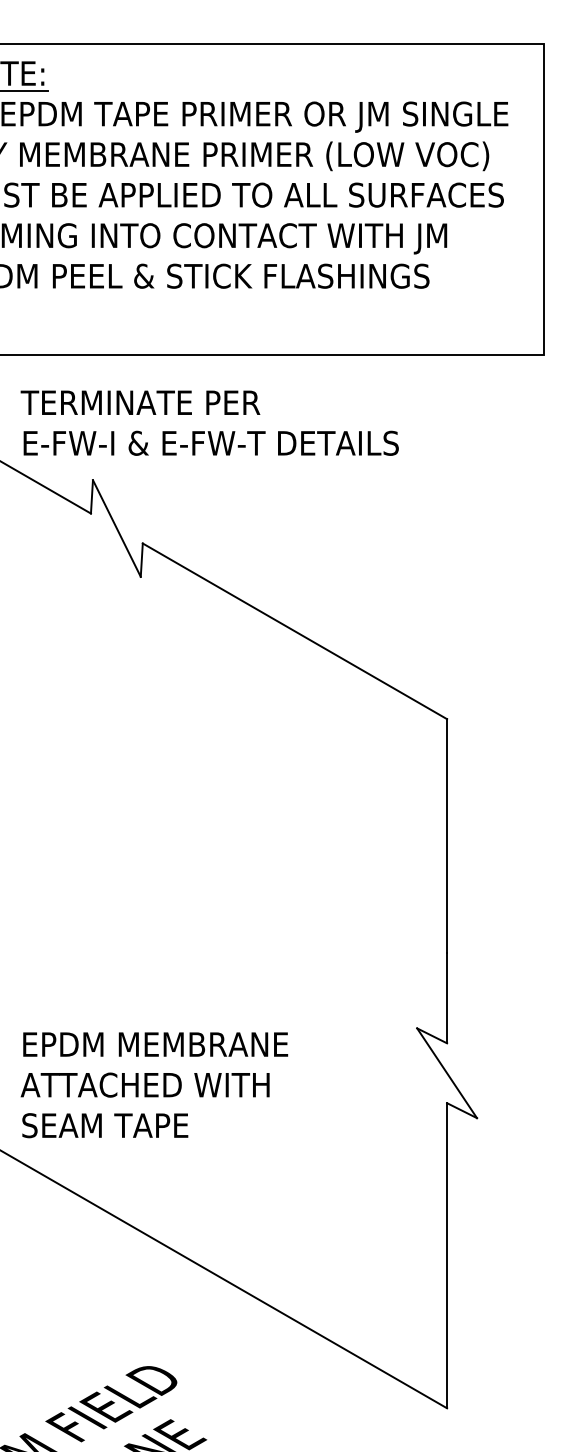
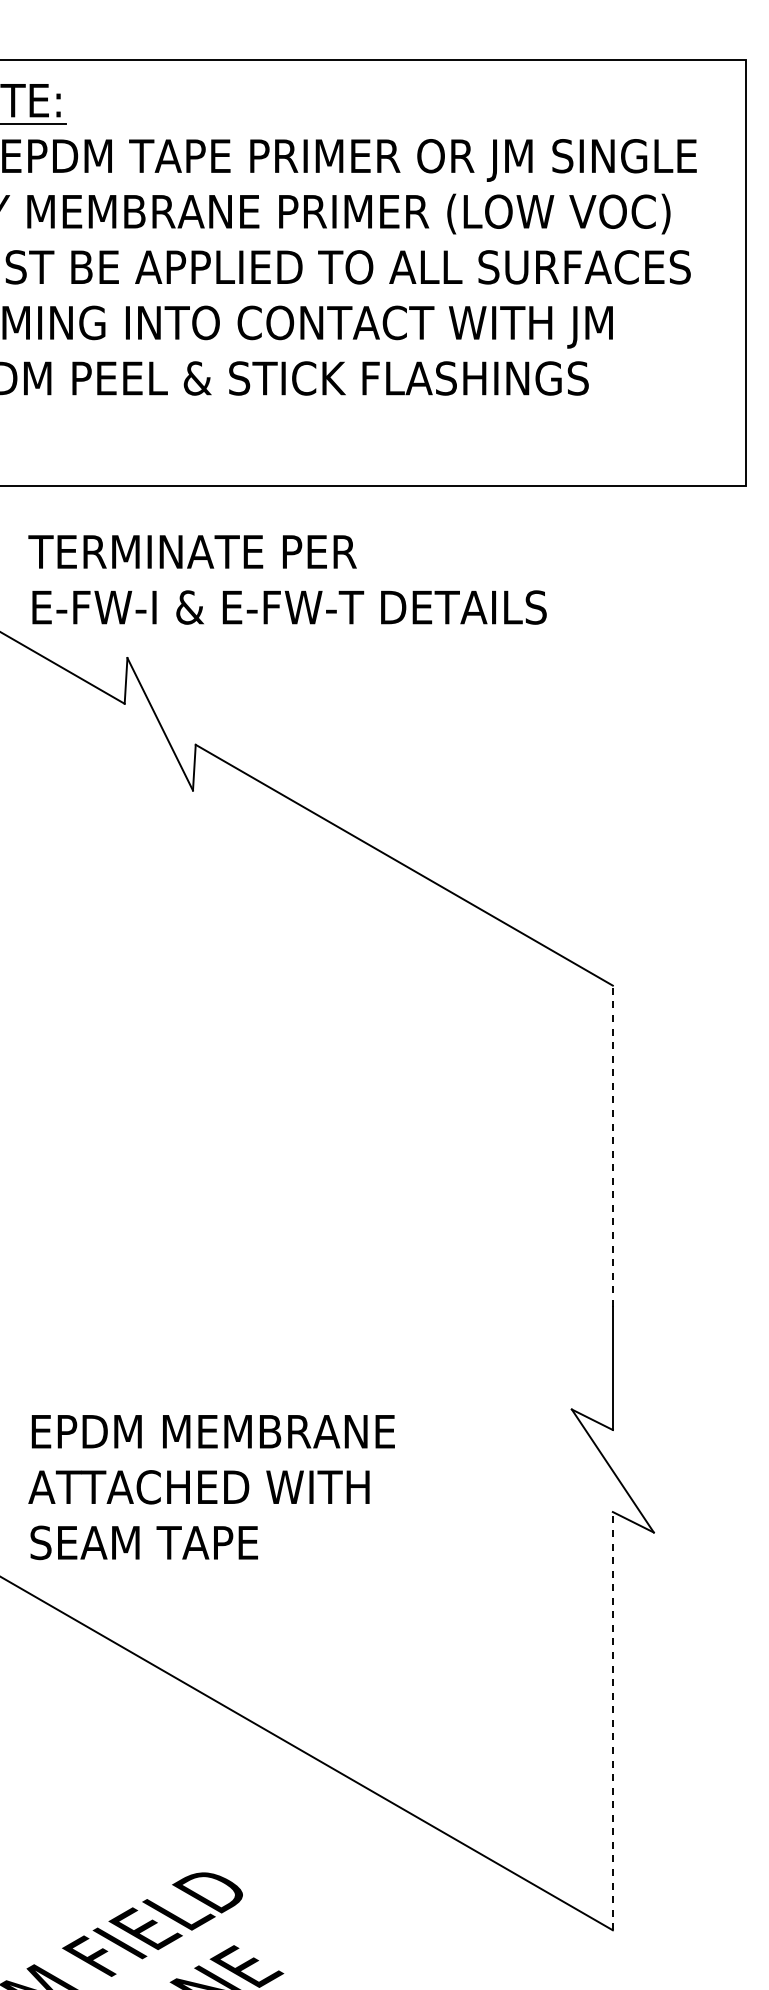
line: (446, 836) -> (612, 1146), solid -> dashed
line: (446, 1255) -> (612, 1720), solid -> dashed

